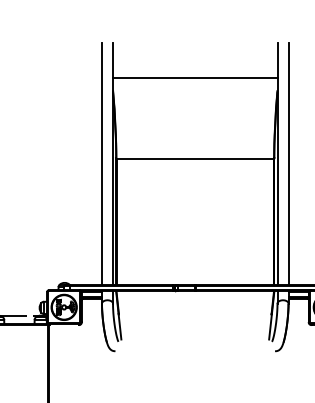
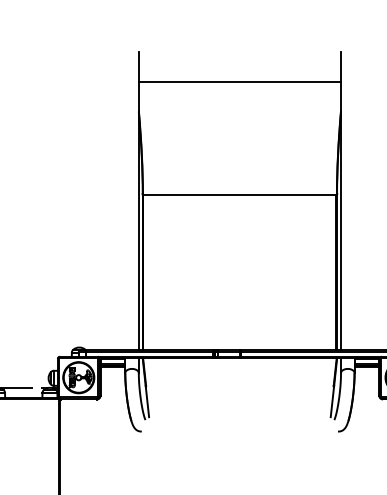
line: (195, 78) -> (240, 82), moved
line: (102, 163) -> (125, 200), removed
line: (288, 163) -> (354, 200), removed

